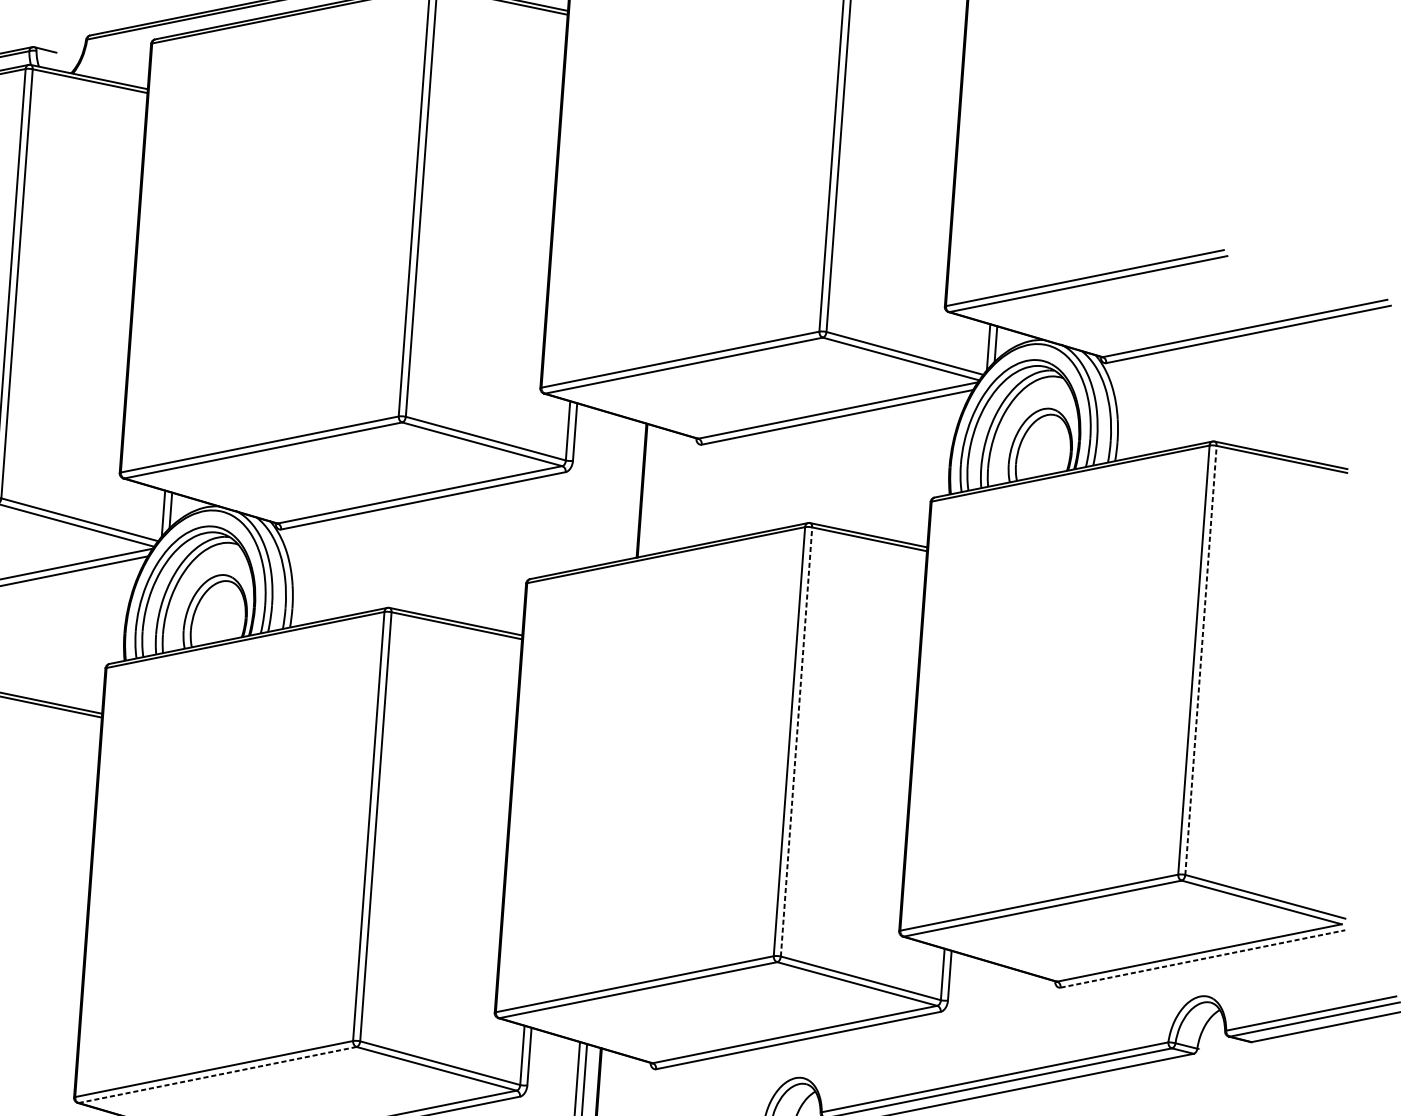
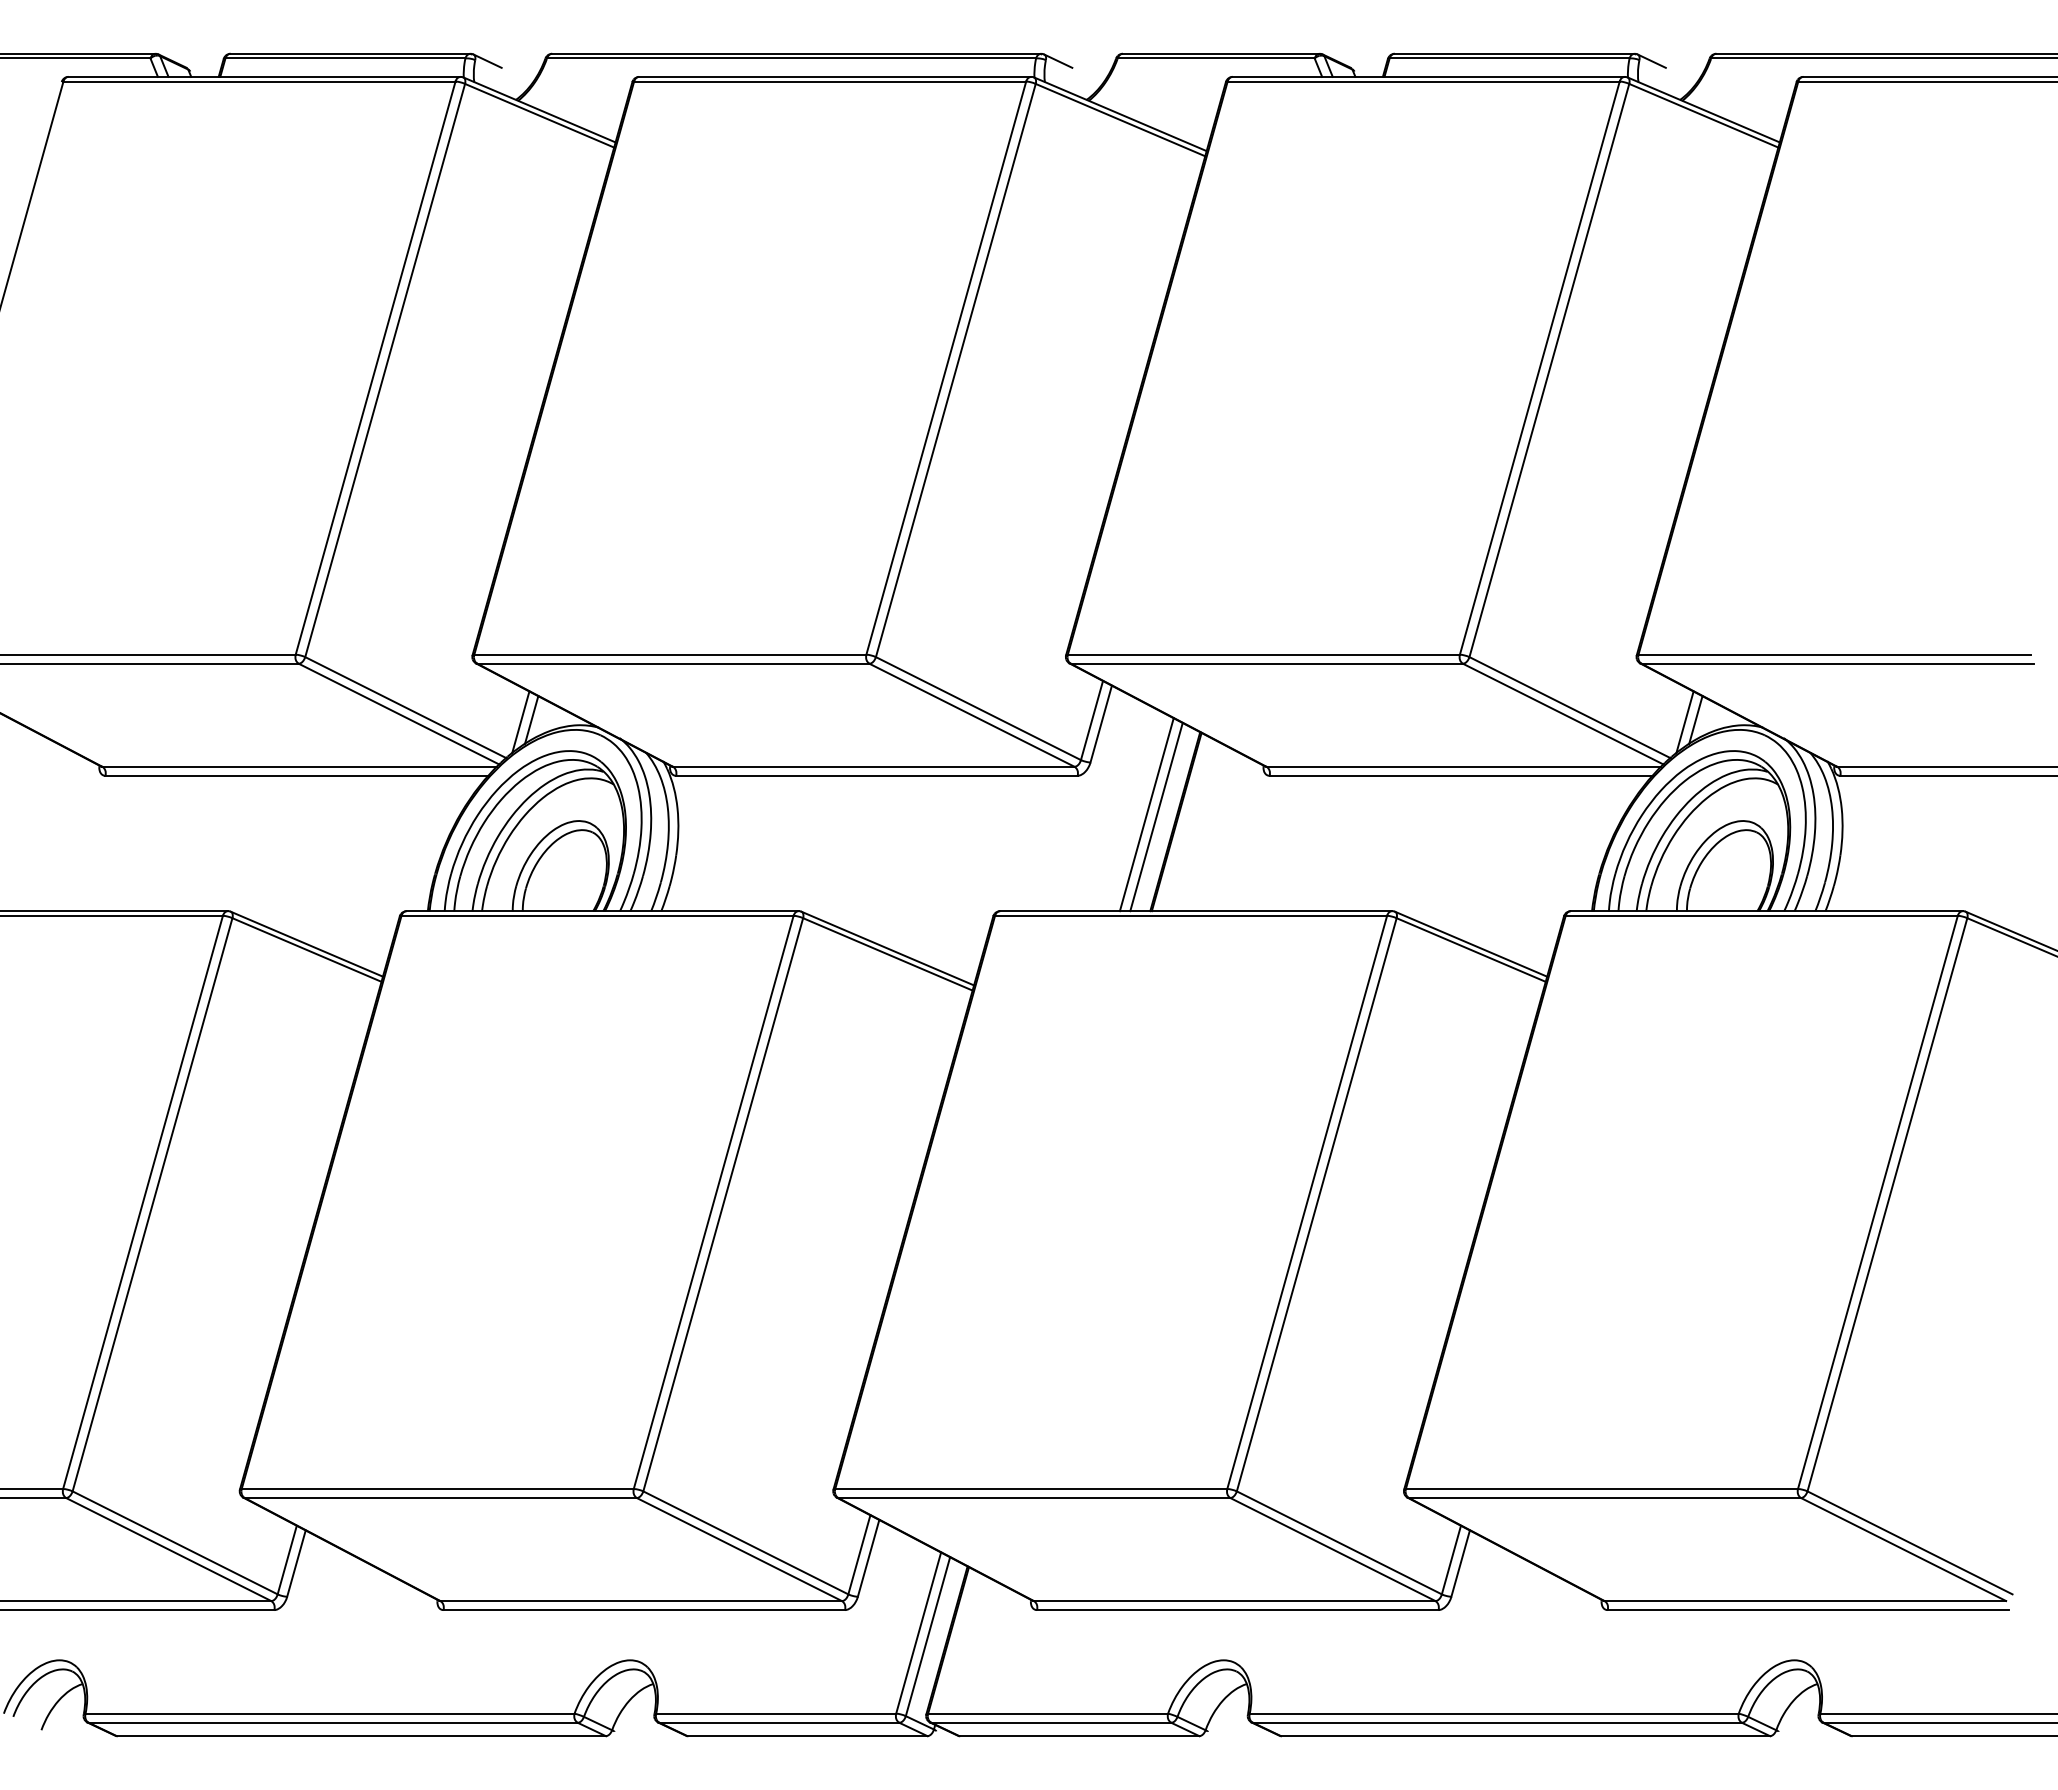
line: (620, 489) -> (1146, 814), added
line: (627, 490) -> (1156, 817), added
line: (1201, 660) -> (1887, 1204), dashed -> solid
line: (796, 741) -> (1316, 1204), dashed -> solid
line: (1203, 959) -> (1808, 1610), dashed -> solid
line: (218, 1075) -> (441, 1498), dashed -> solid

